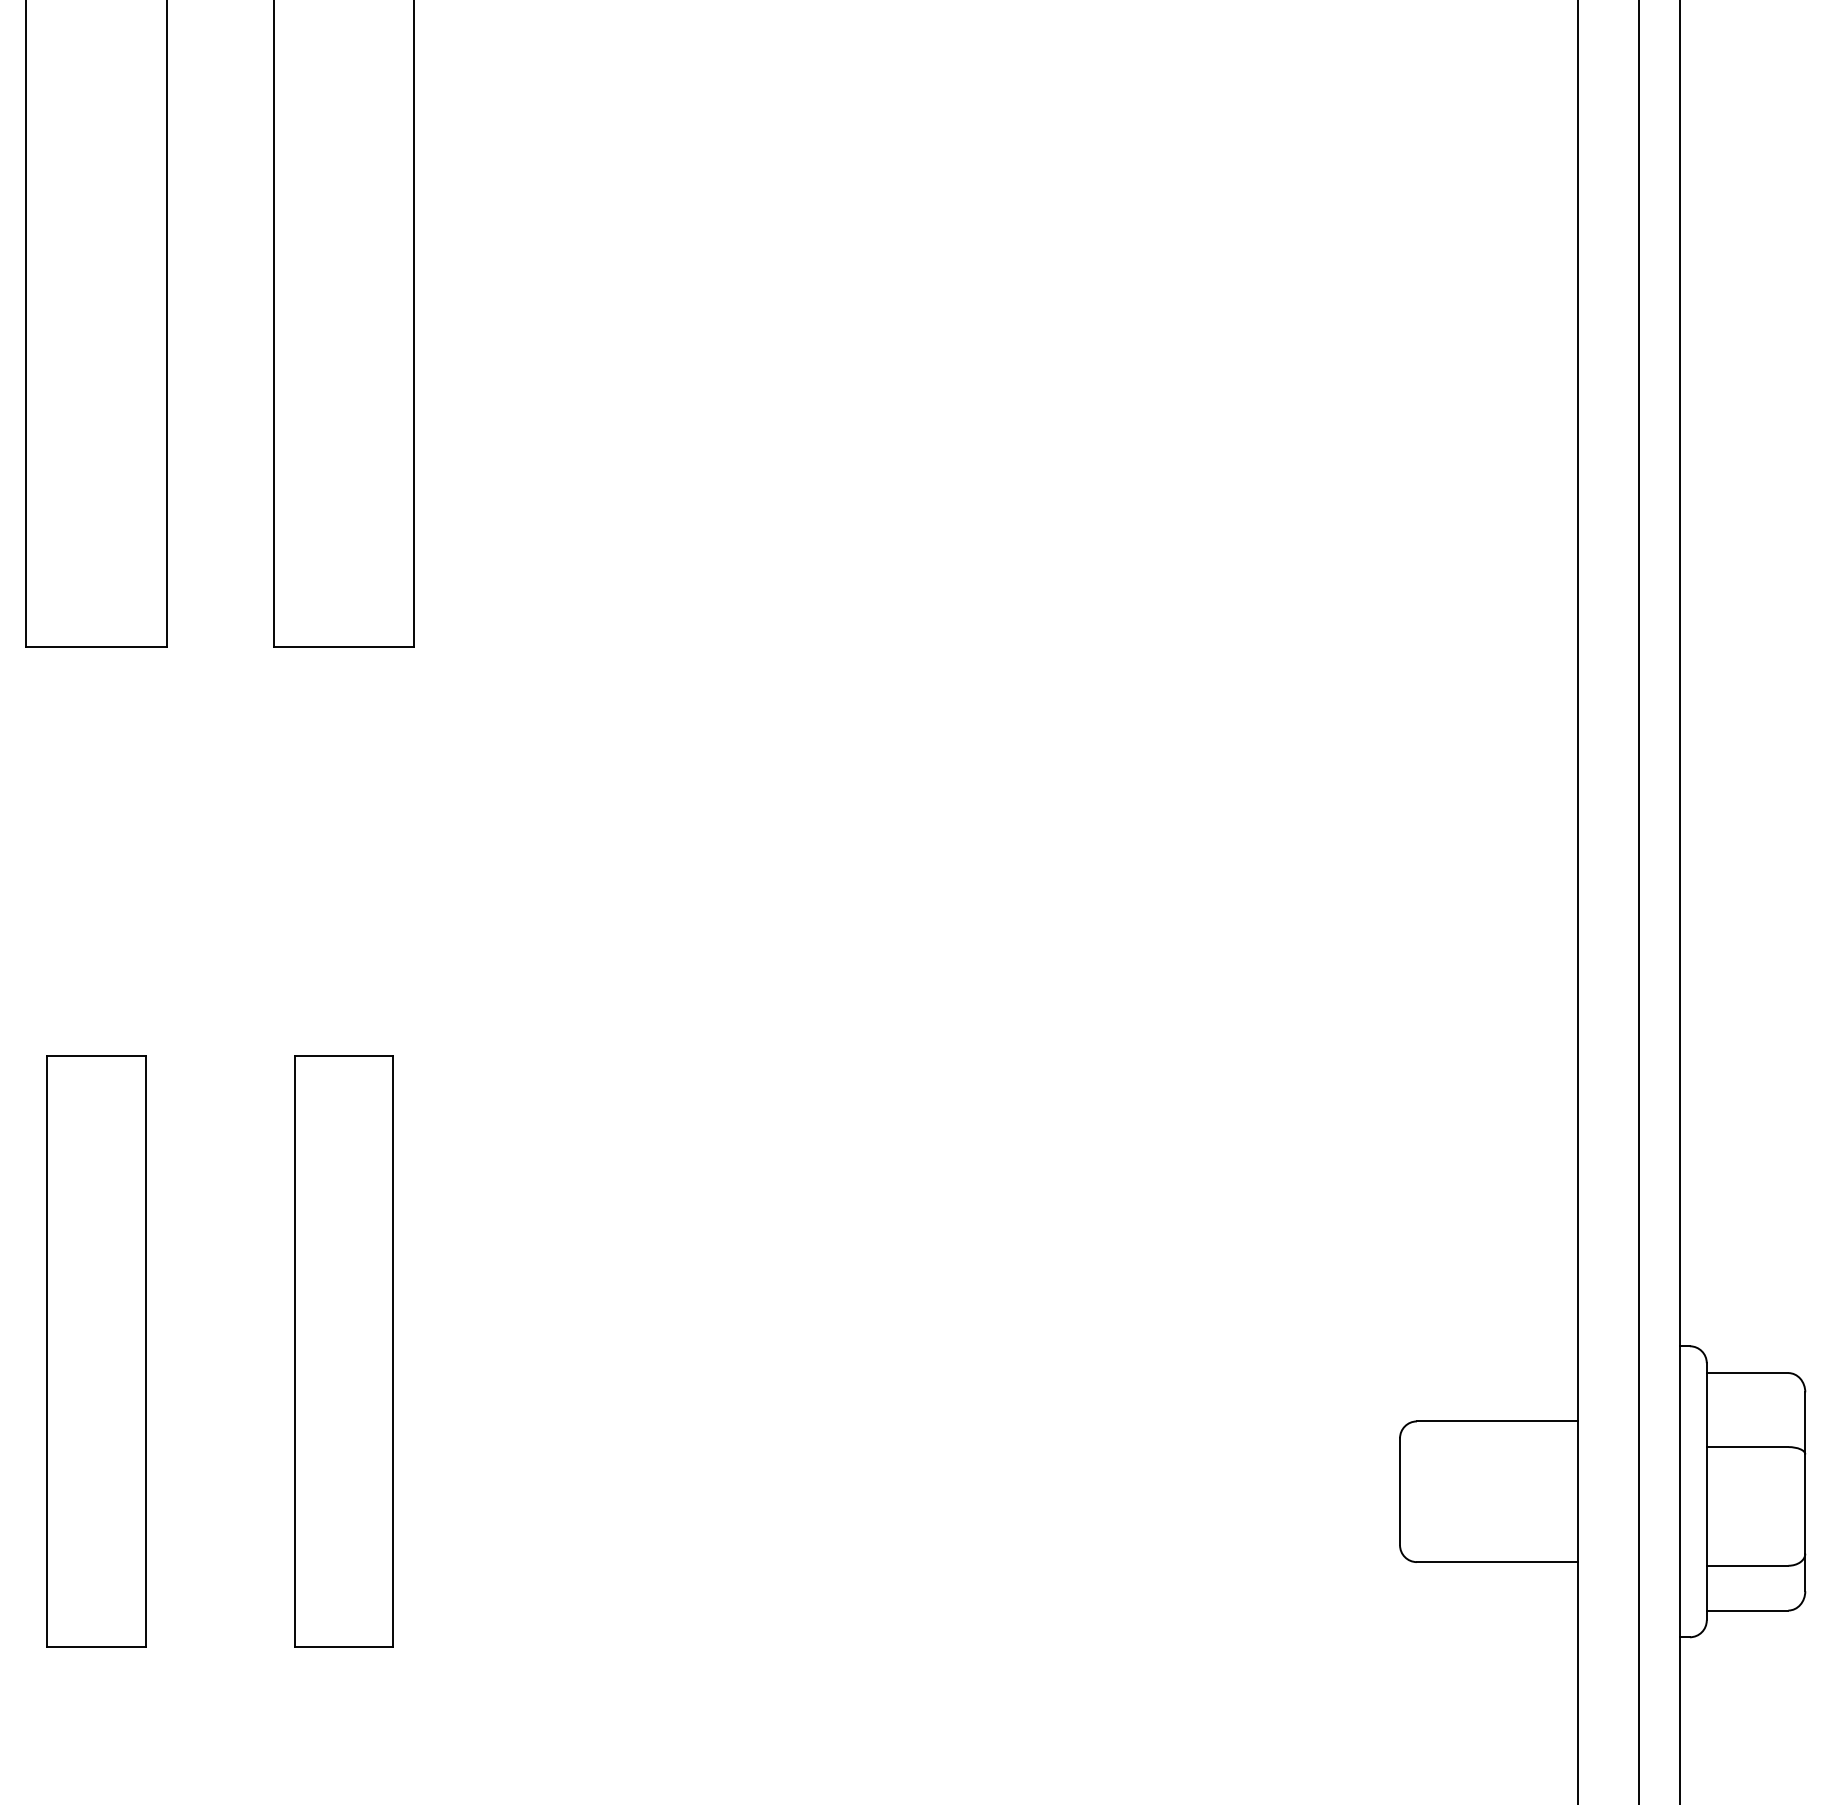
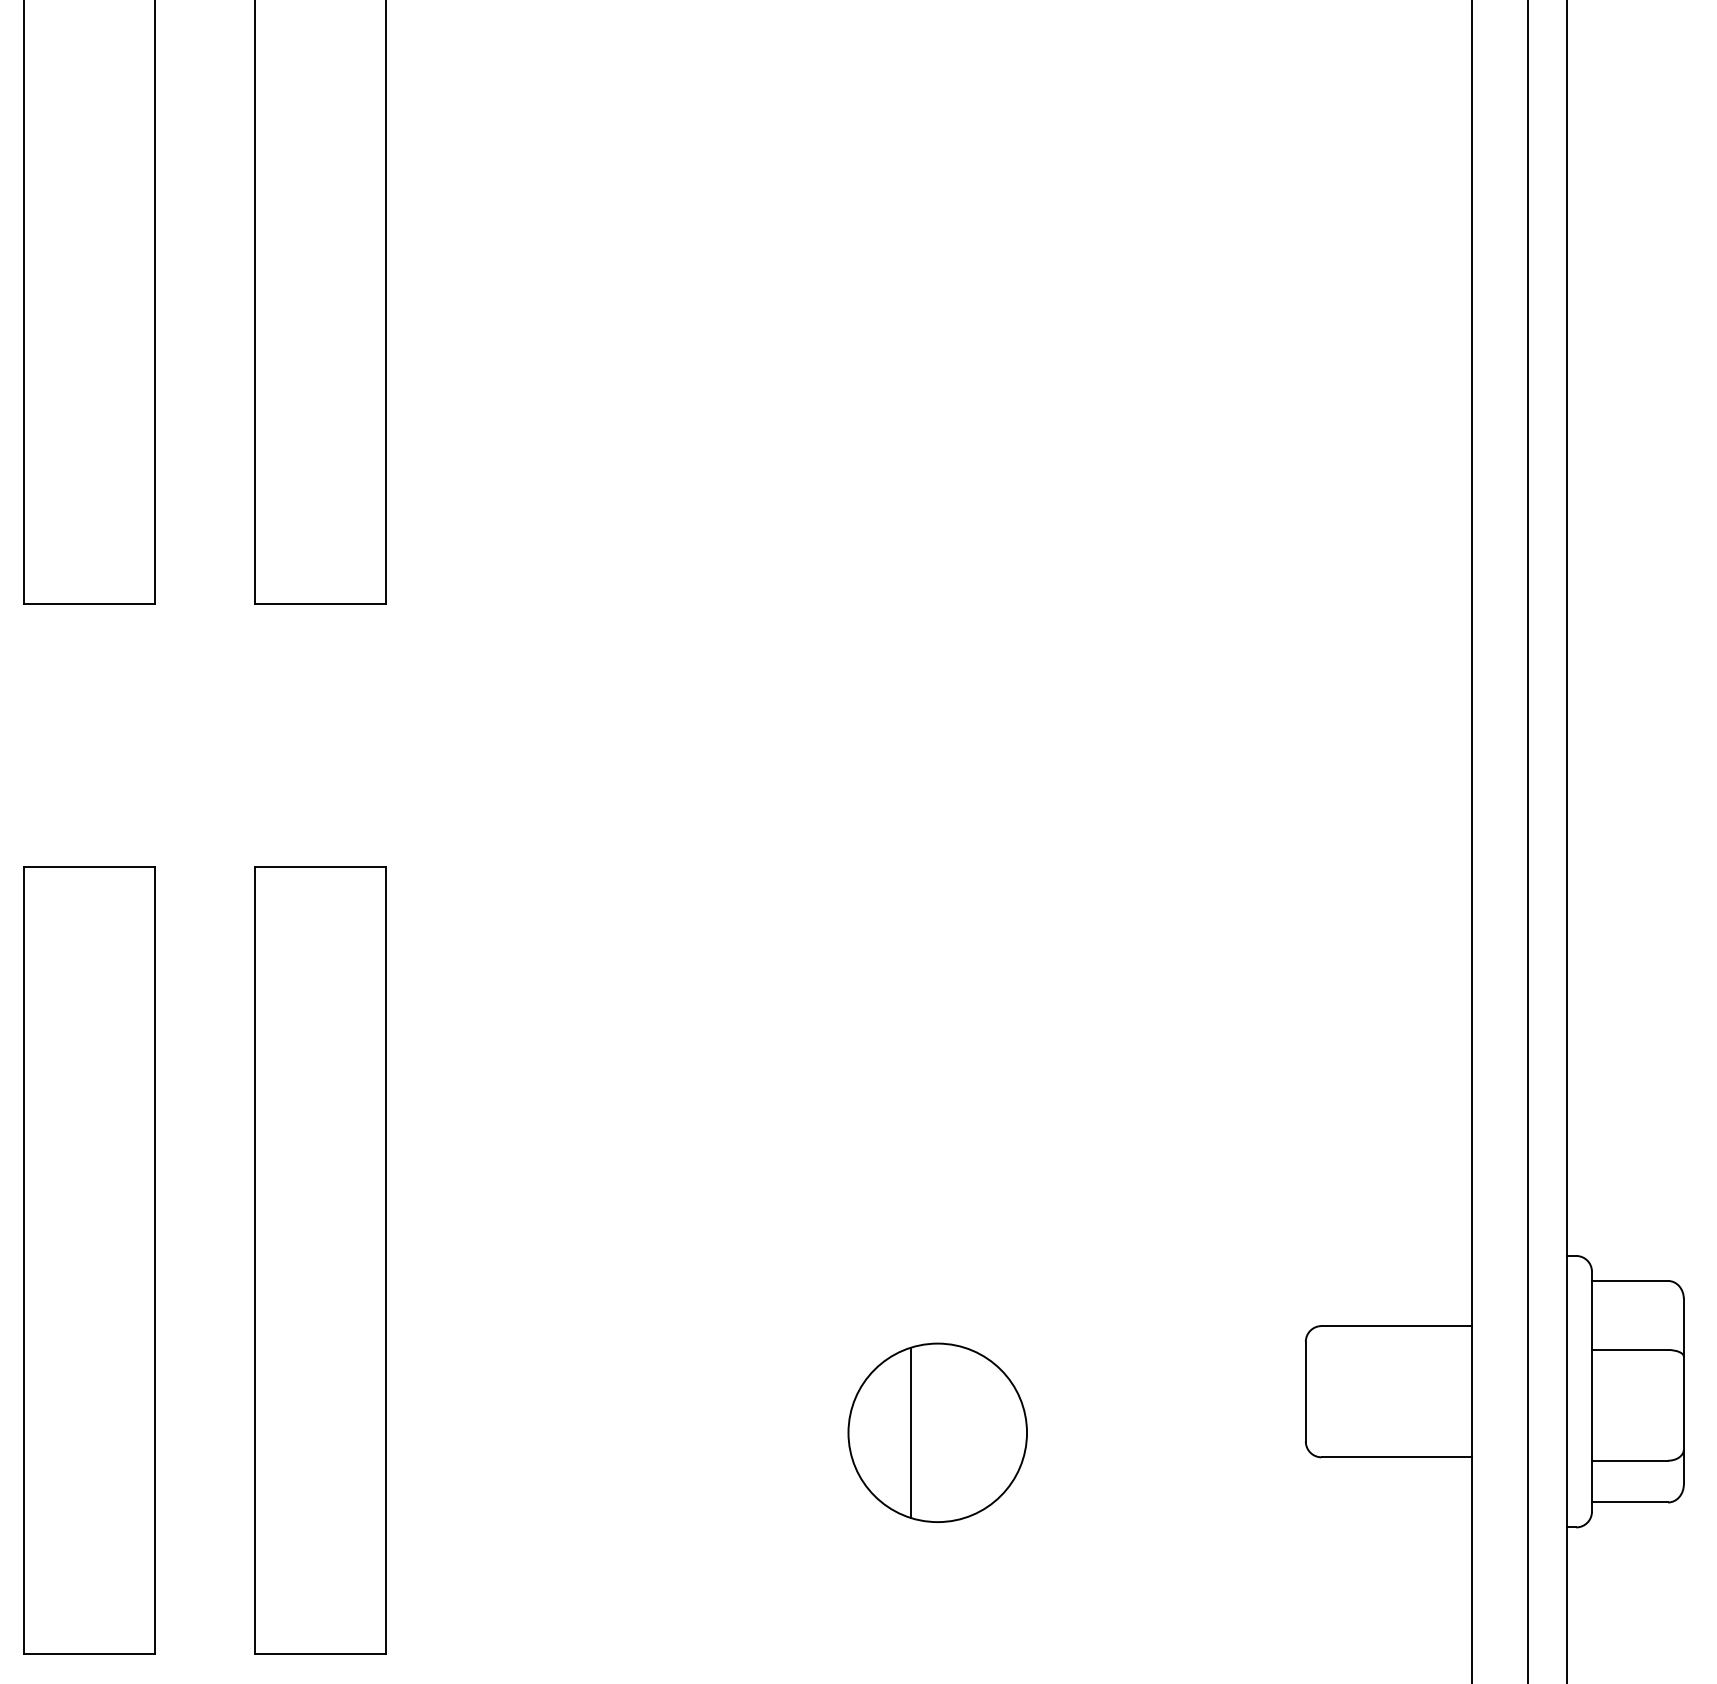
part: (96, 1351) -> (89, 1260), size x1.43
part: (343, 1351) -> (320, 1260), size x1.43
part: (1005, 1535) -> (937, 1432), added

